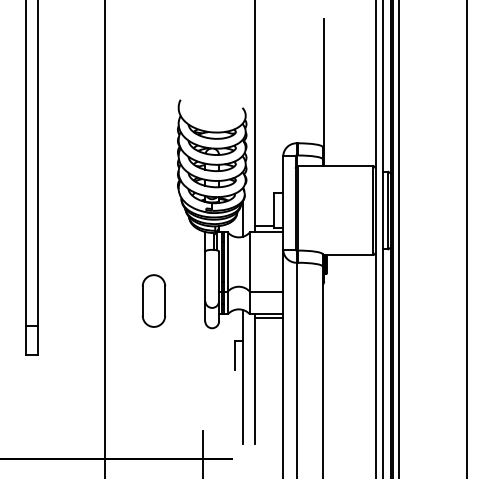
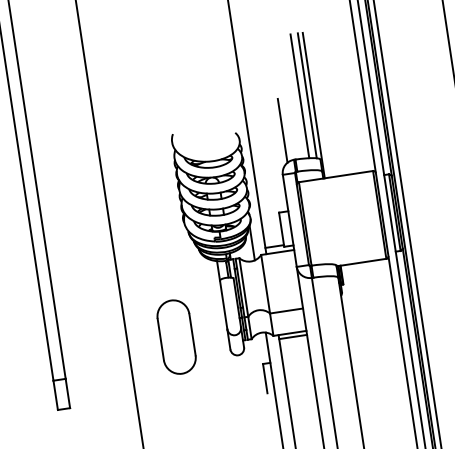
line: (311, 80) -> (299, 95), added
line: (319, 81) -> (307, 95), added
line: (289, 112) -> (282, 130), added
part: (153, 300) -> (176, 336), size x1.43

